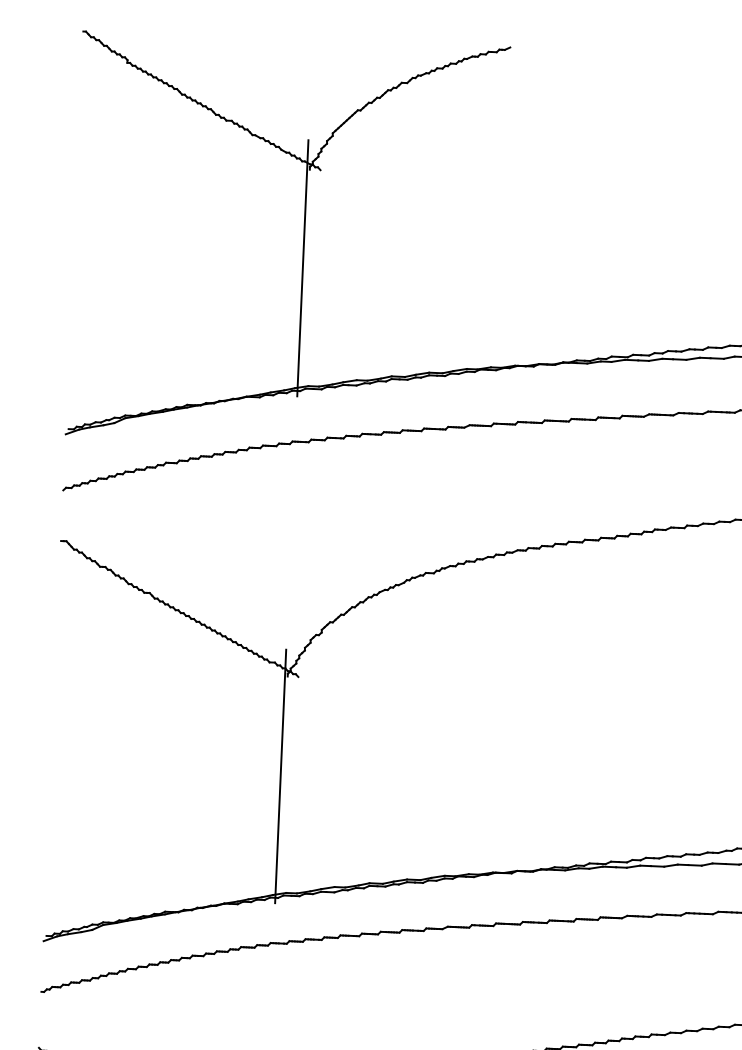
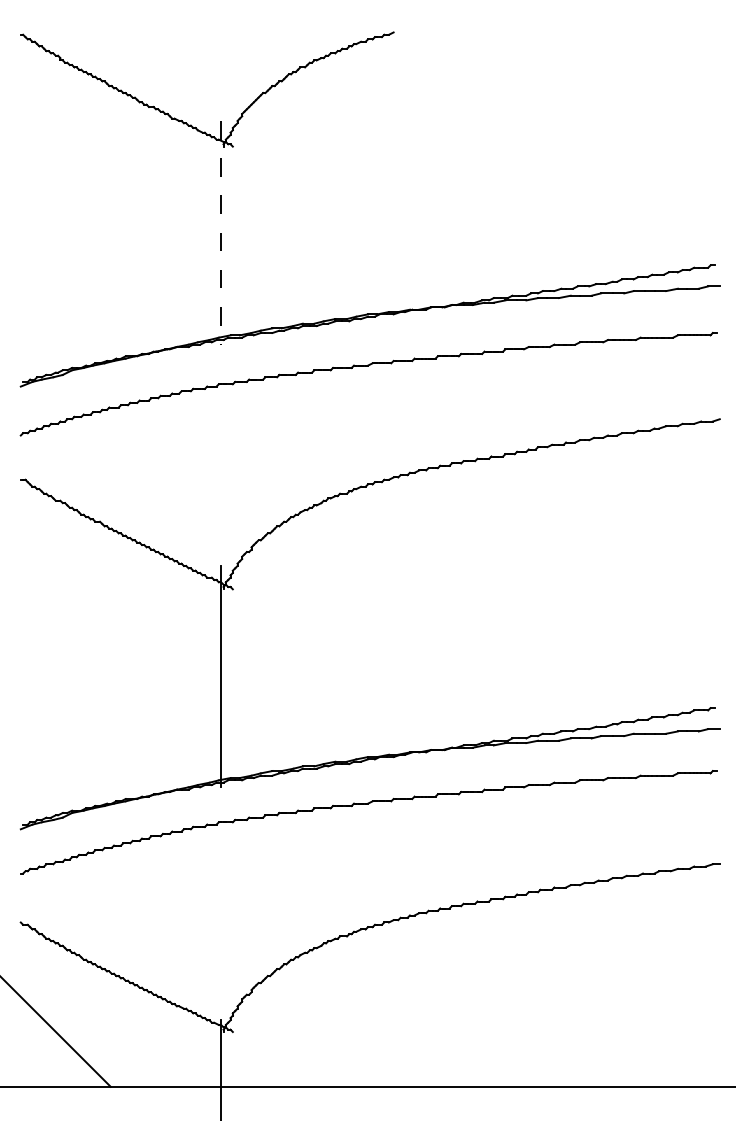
line: (303, 267) -> (221, 232), solid -> dashed

